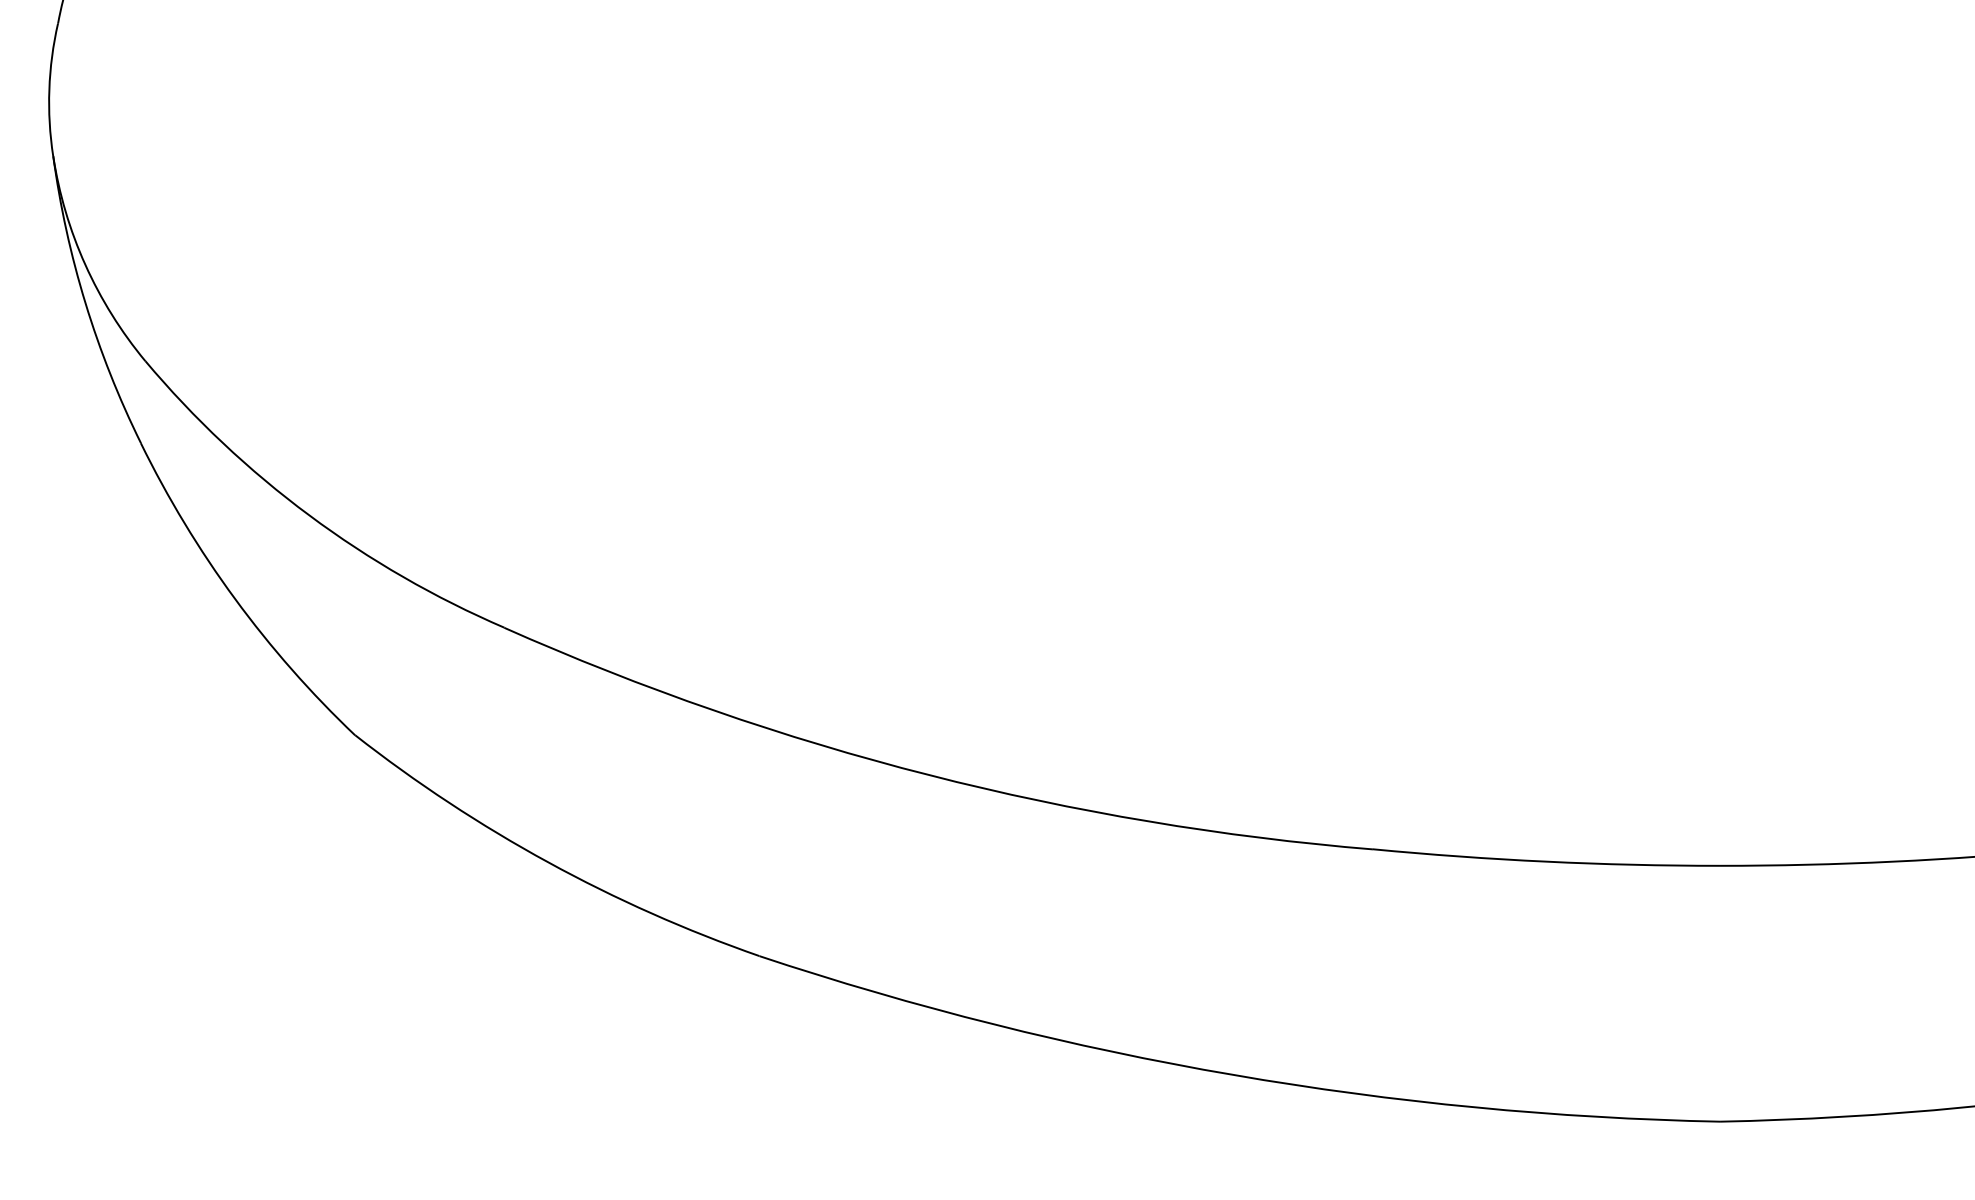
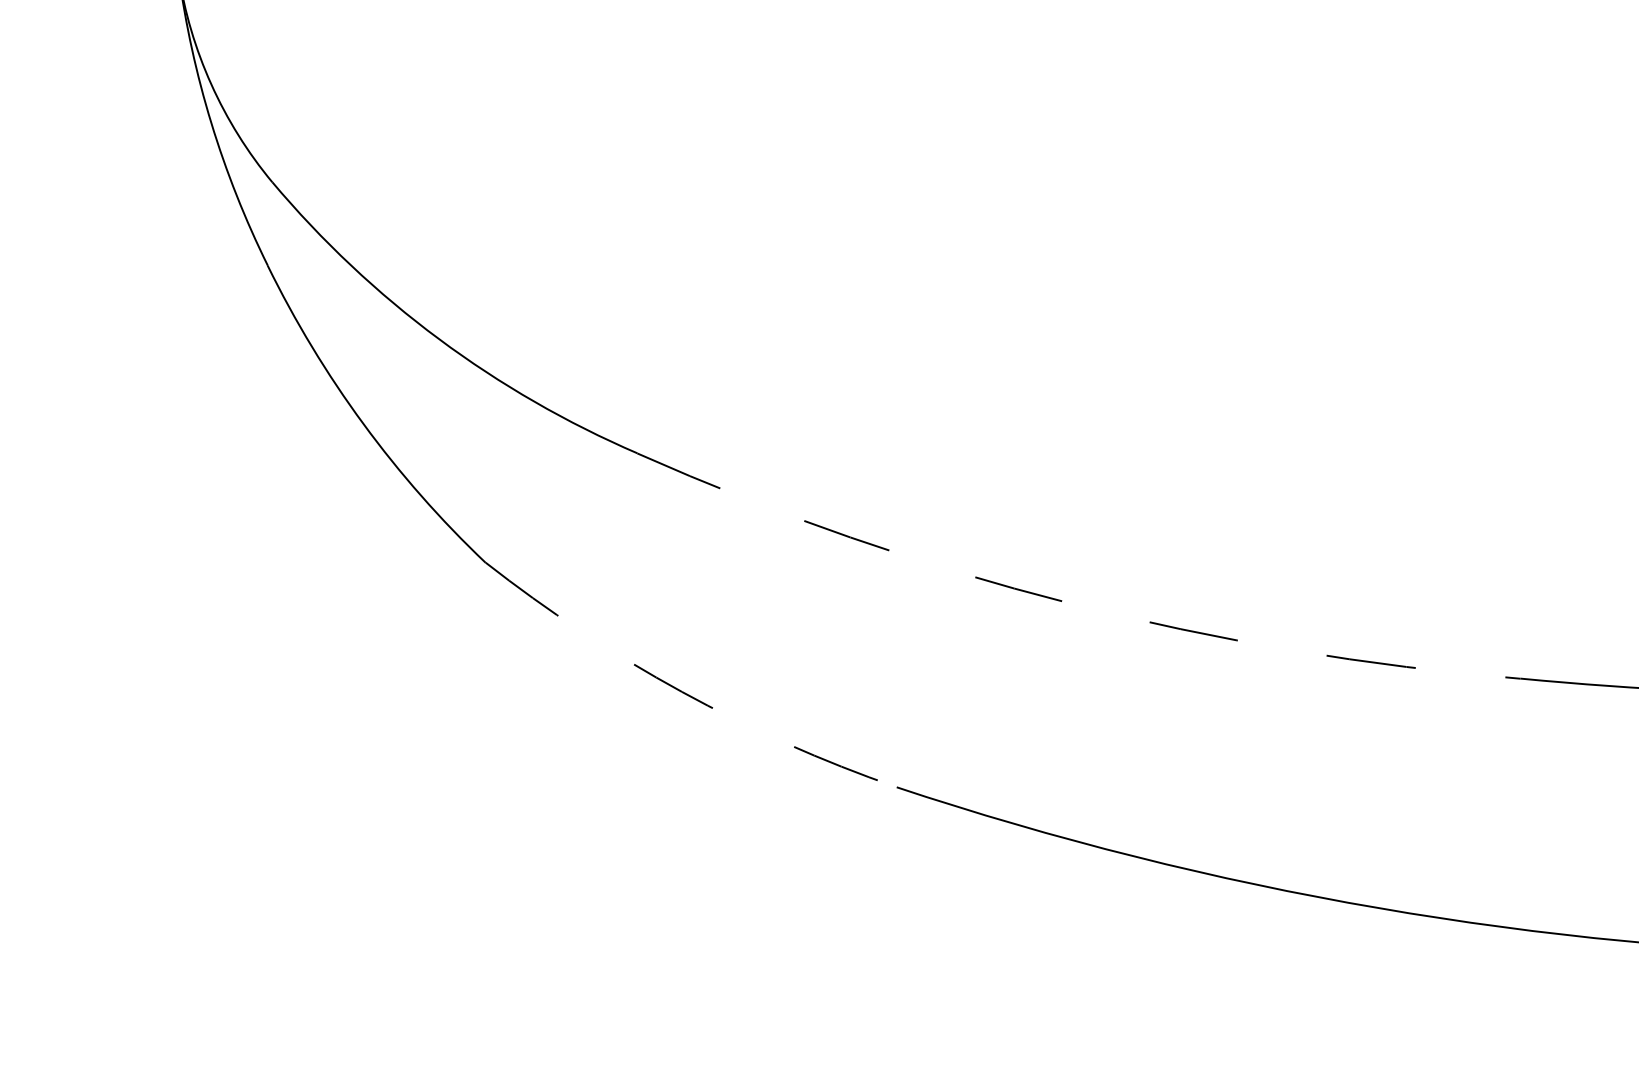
arc: (929, 775) -> (1069, 603), solid -> dashed
arc: (548, 862) -> (682, 692), solid -> dashed

